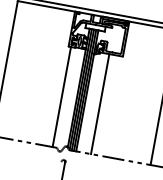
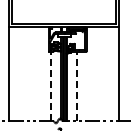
line: (61, 97) -> (50, 86), solid -> dashed
line: (100, 104) -> (77, 86), solid -> dashed

